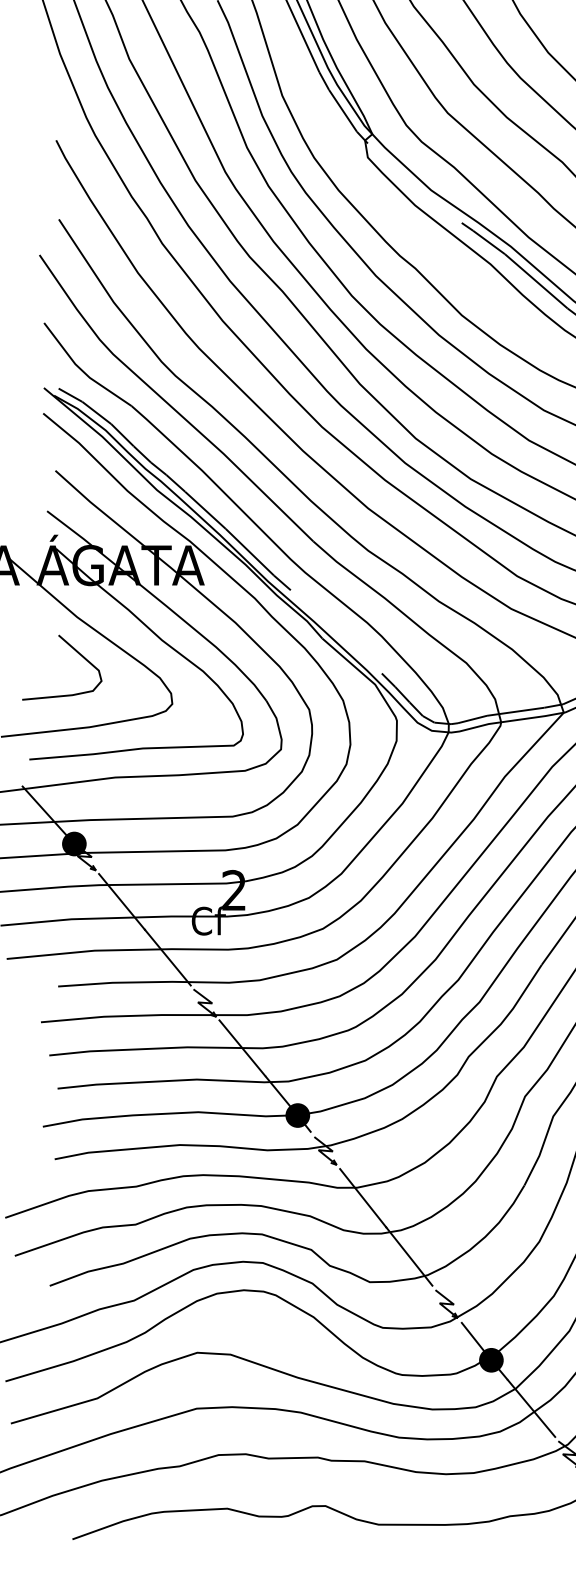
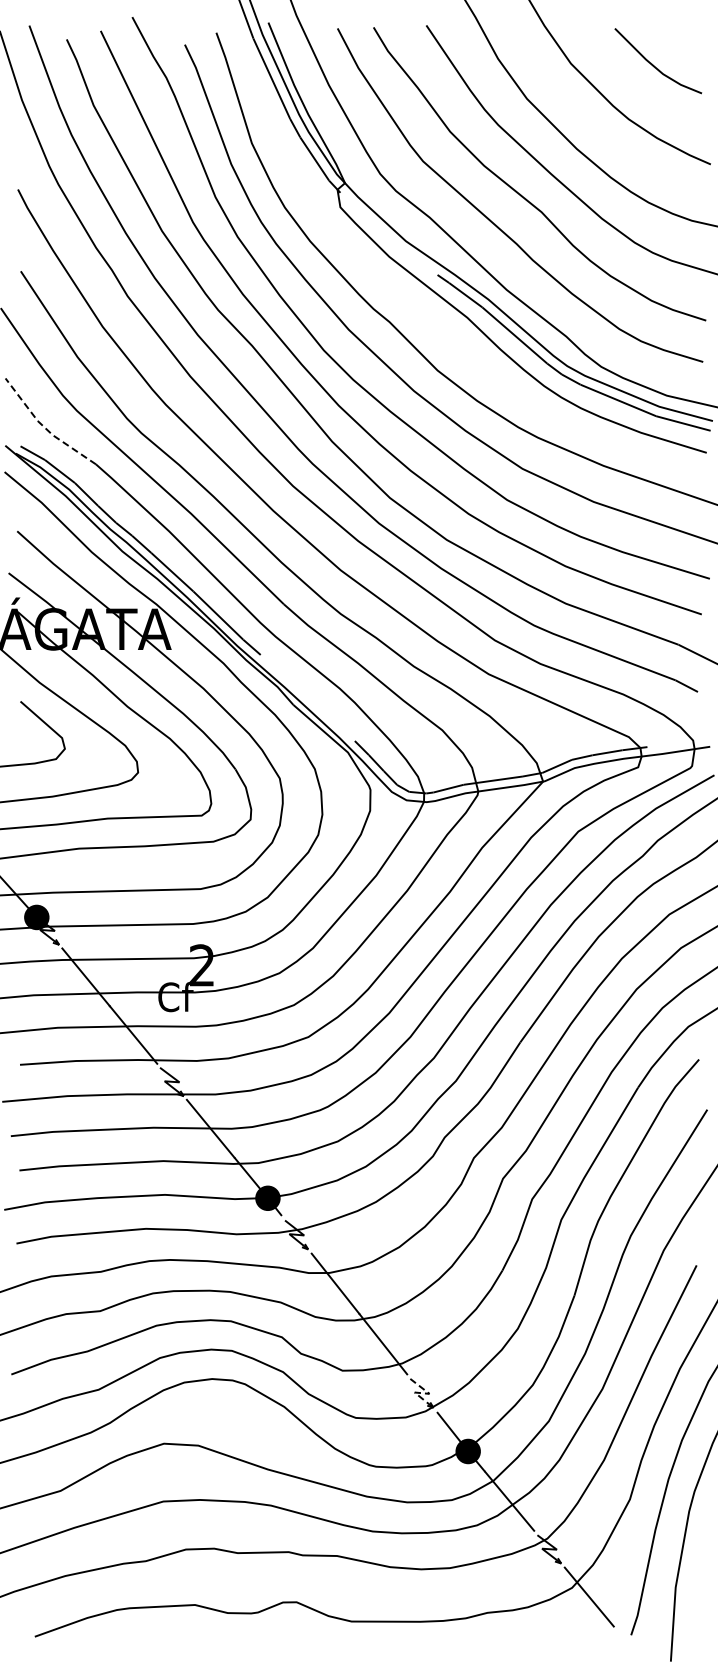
line: (82, 370) -> (45, 427), solid -> dashed
line: (446, 1304) -> (421, 1393), solid -> dashed

